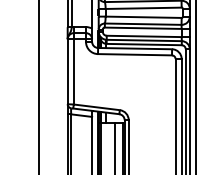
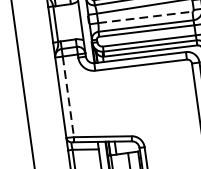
line: (144, 17) -> (146, 17), solid -> dashed
line: (73, 71) -> (67, 96), solid -> dashed

